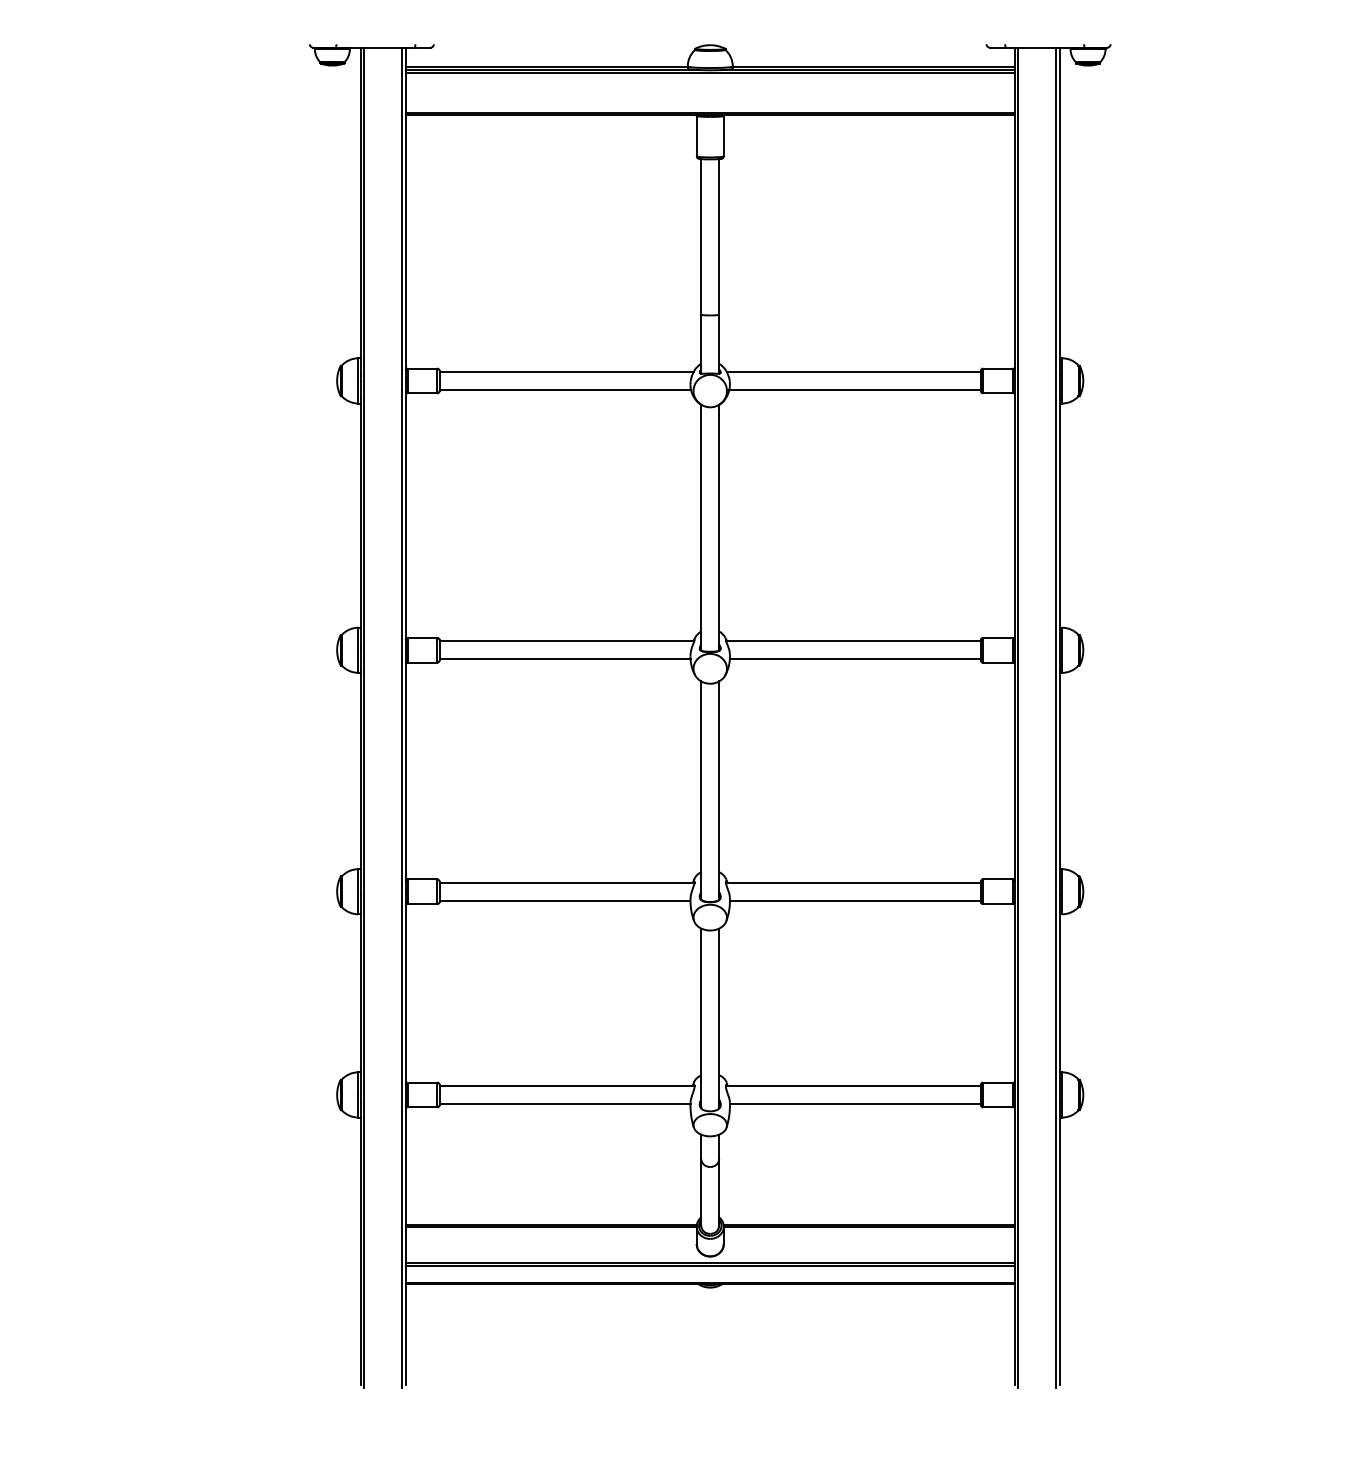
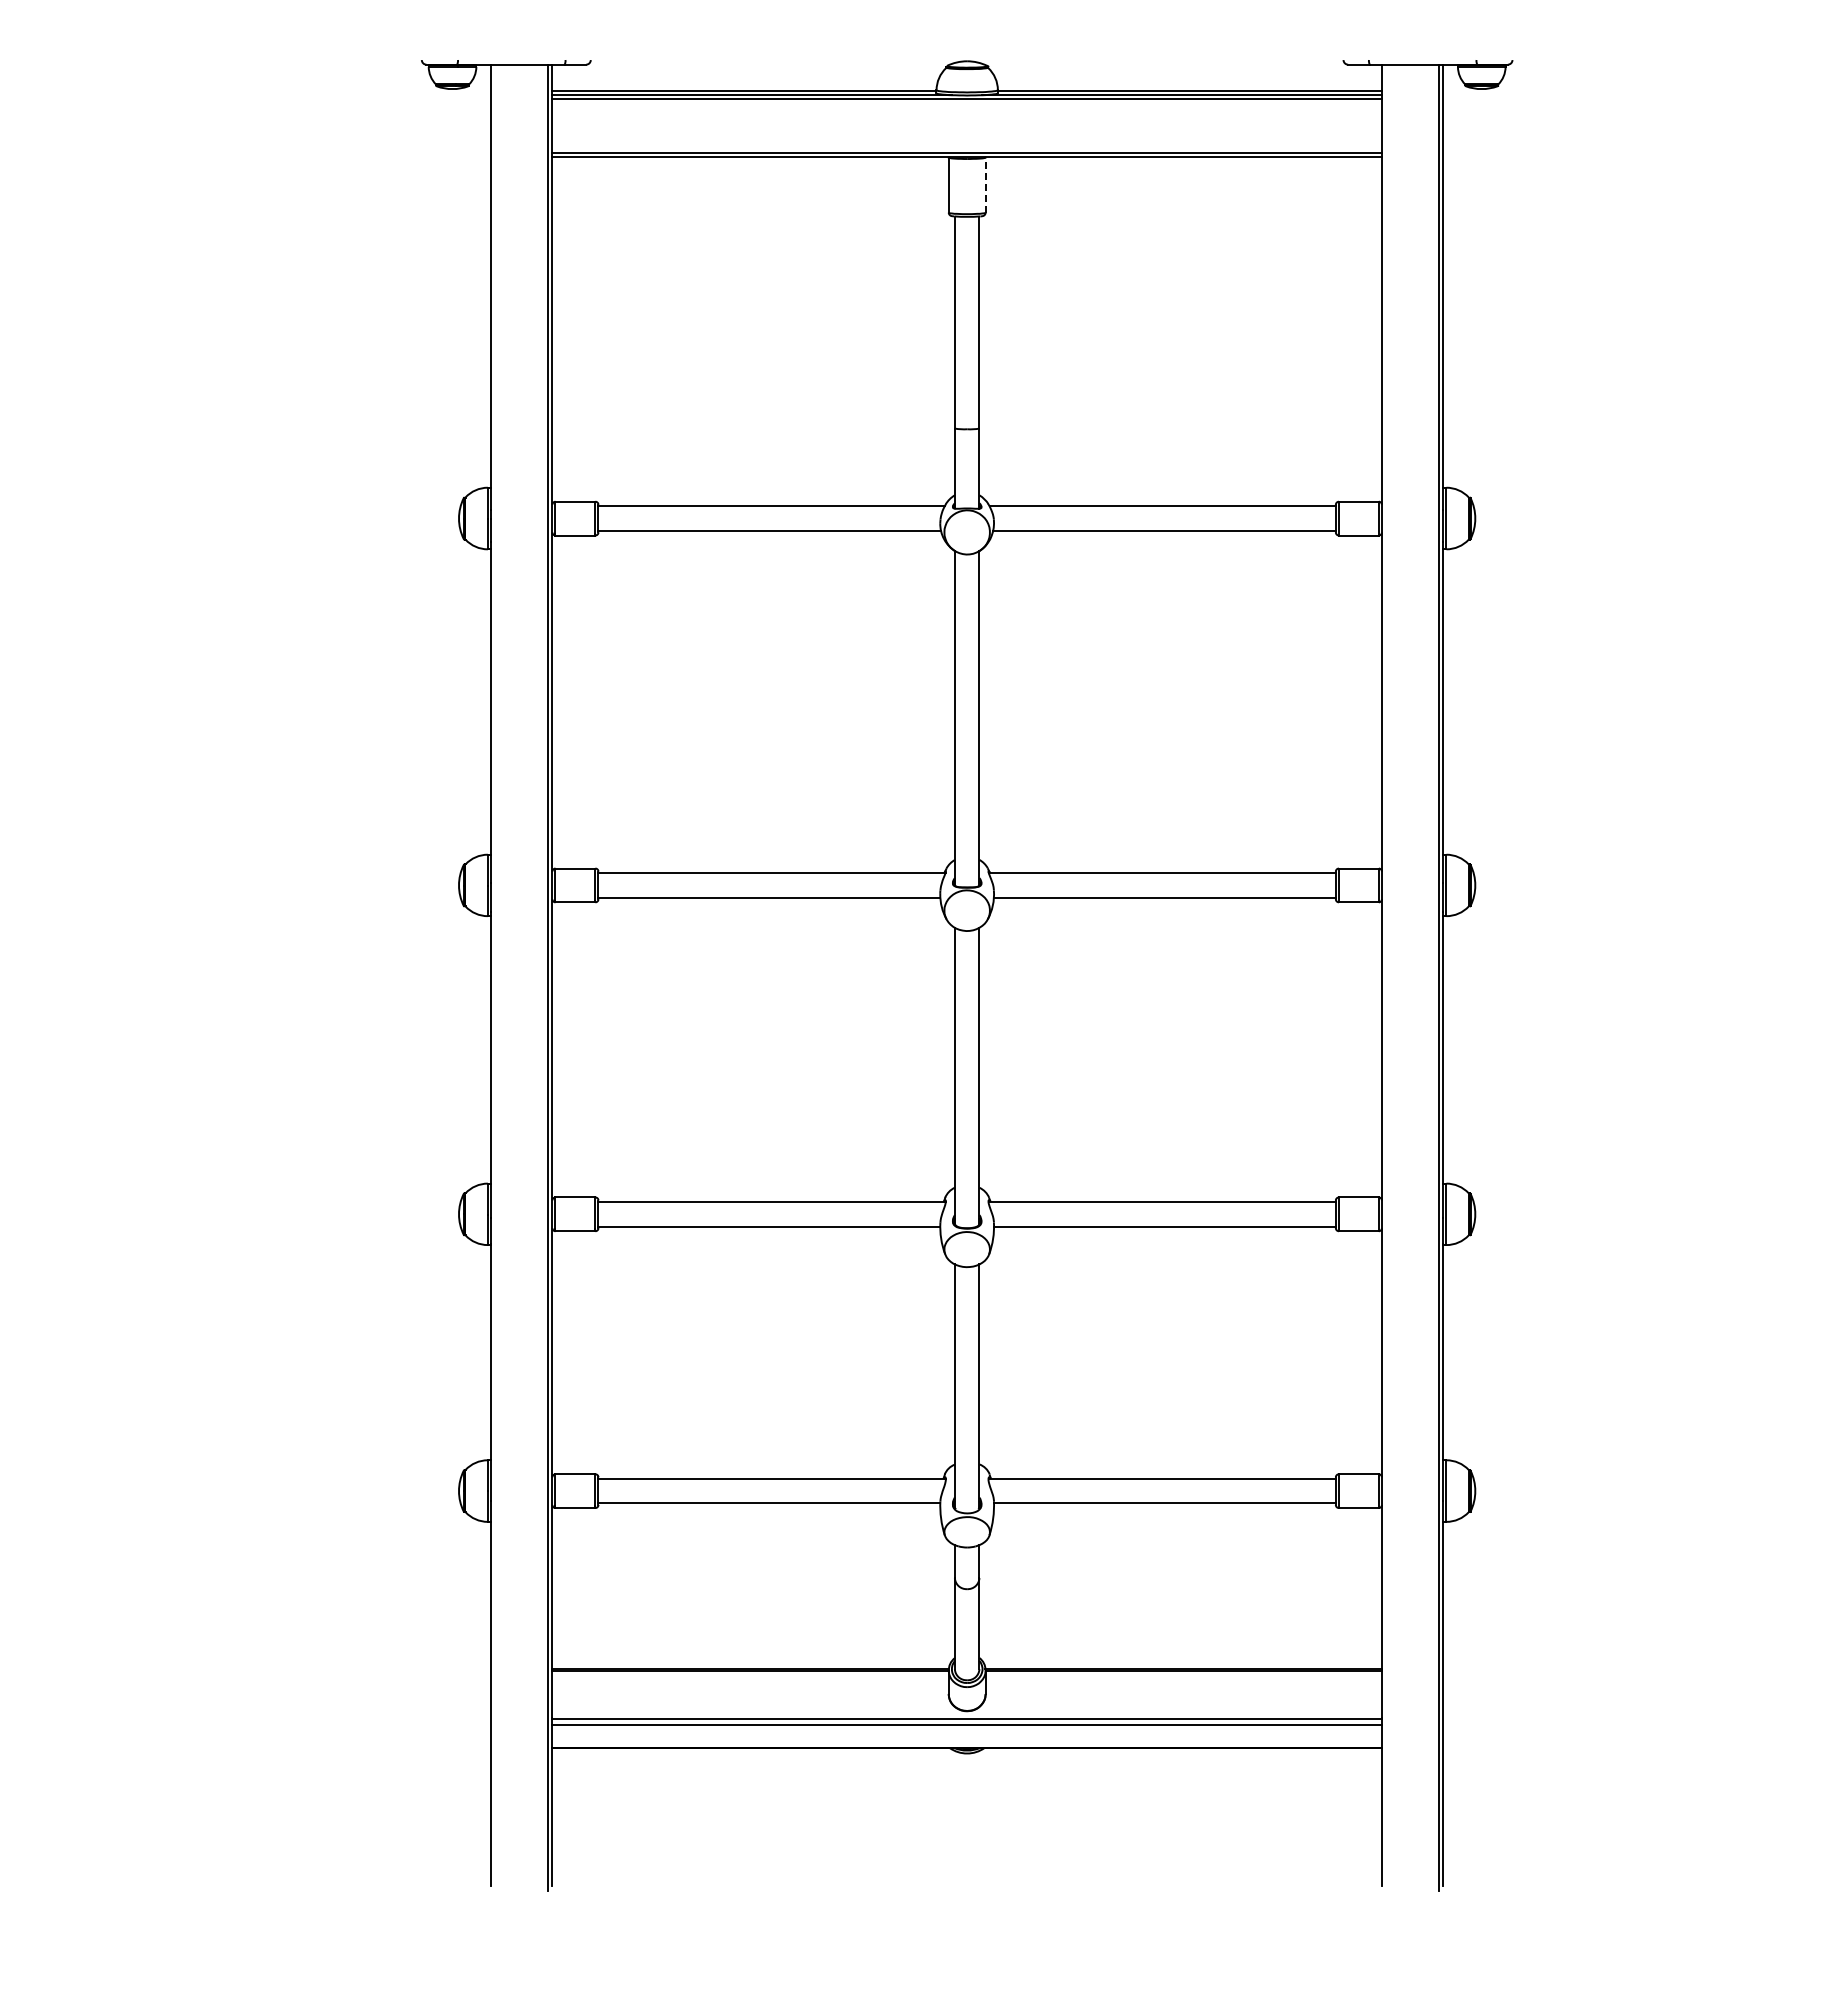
line: (723, 136) -> (985, 185), solid -> dashed
line: (363, 717) -> (495, 977), removed
line: (1018, 717) -> (1386, 977), removed

